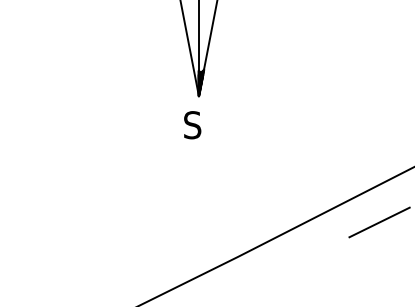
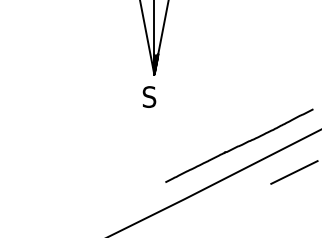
curve: (308, 187) -> (239, 145), added

